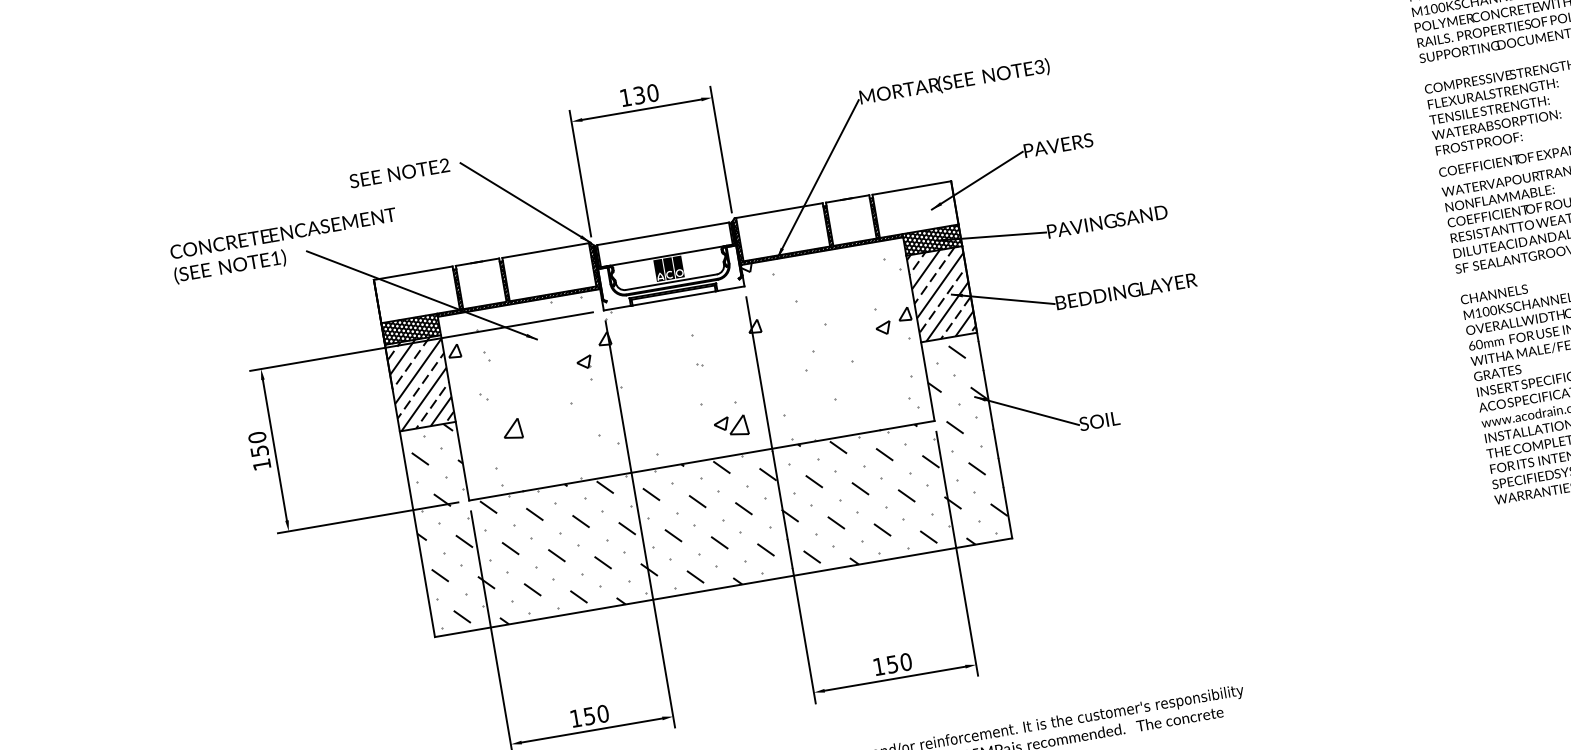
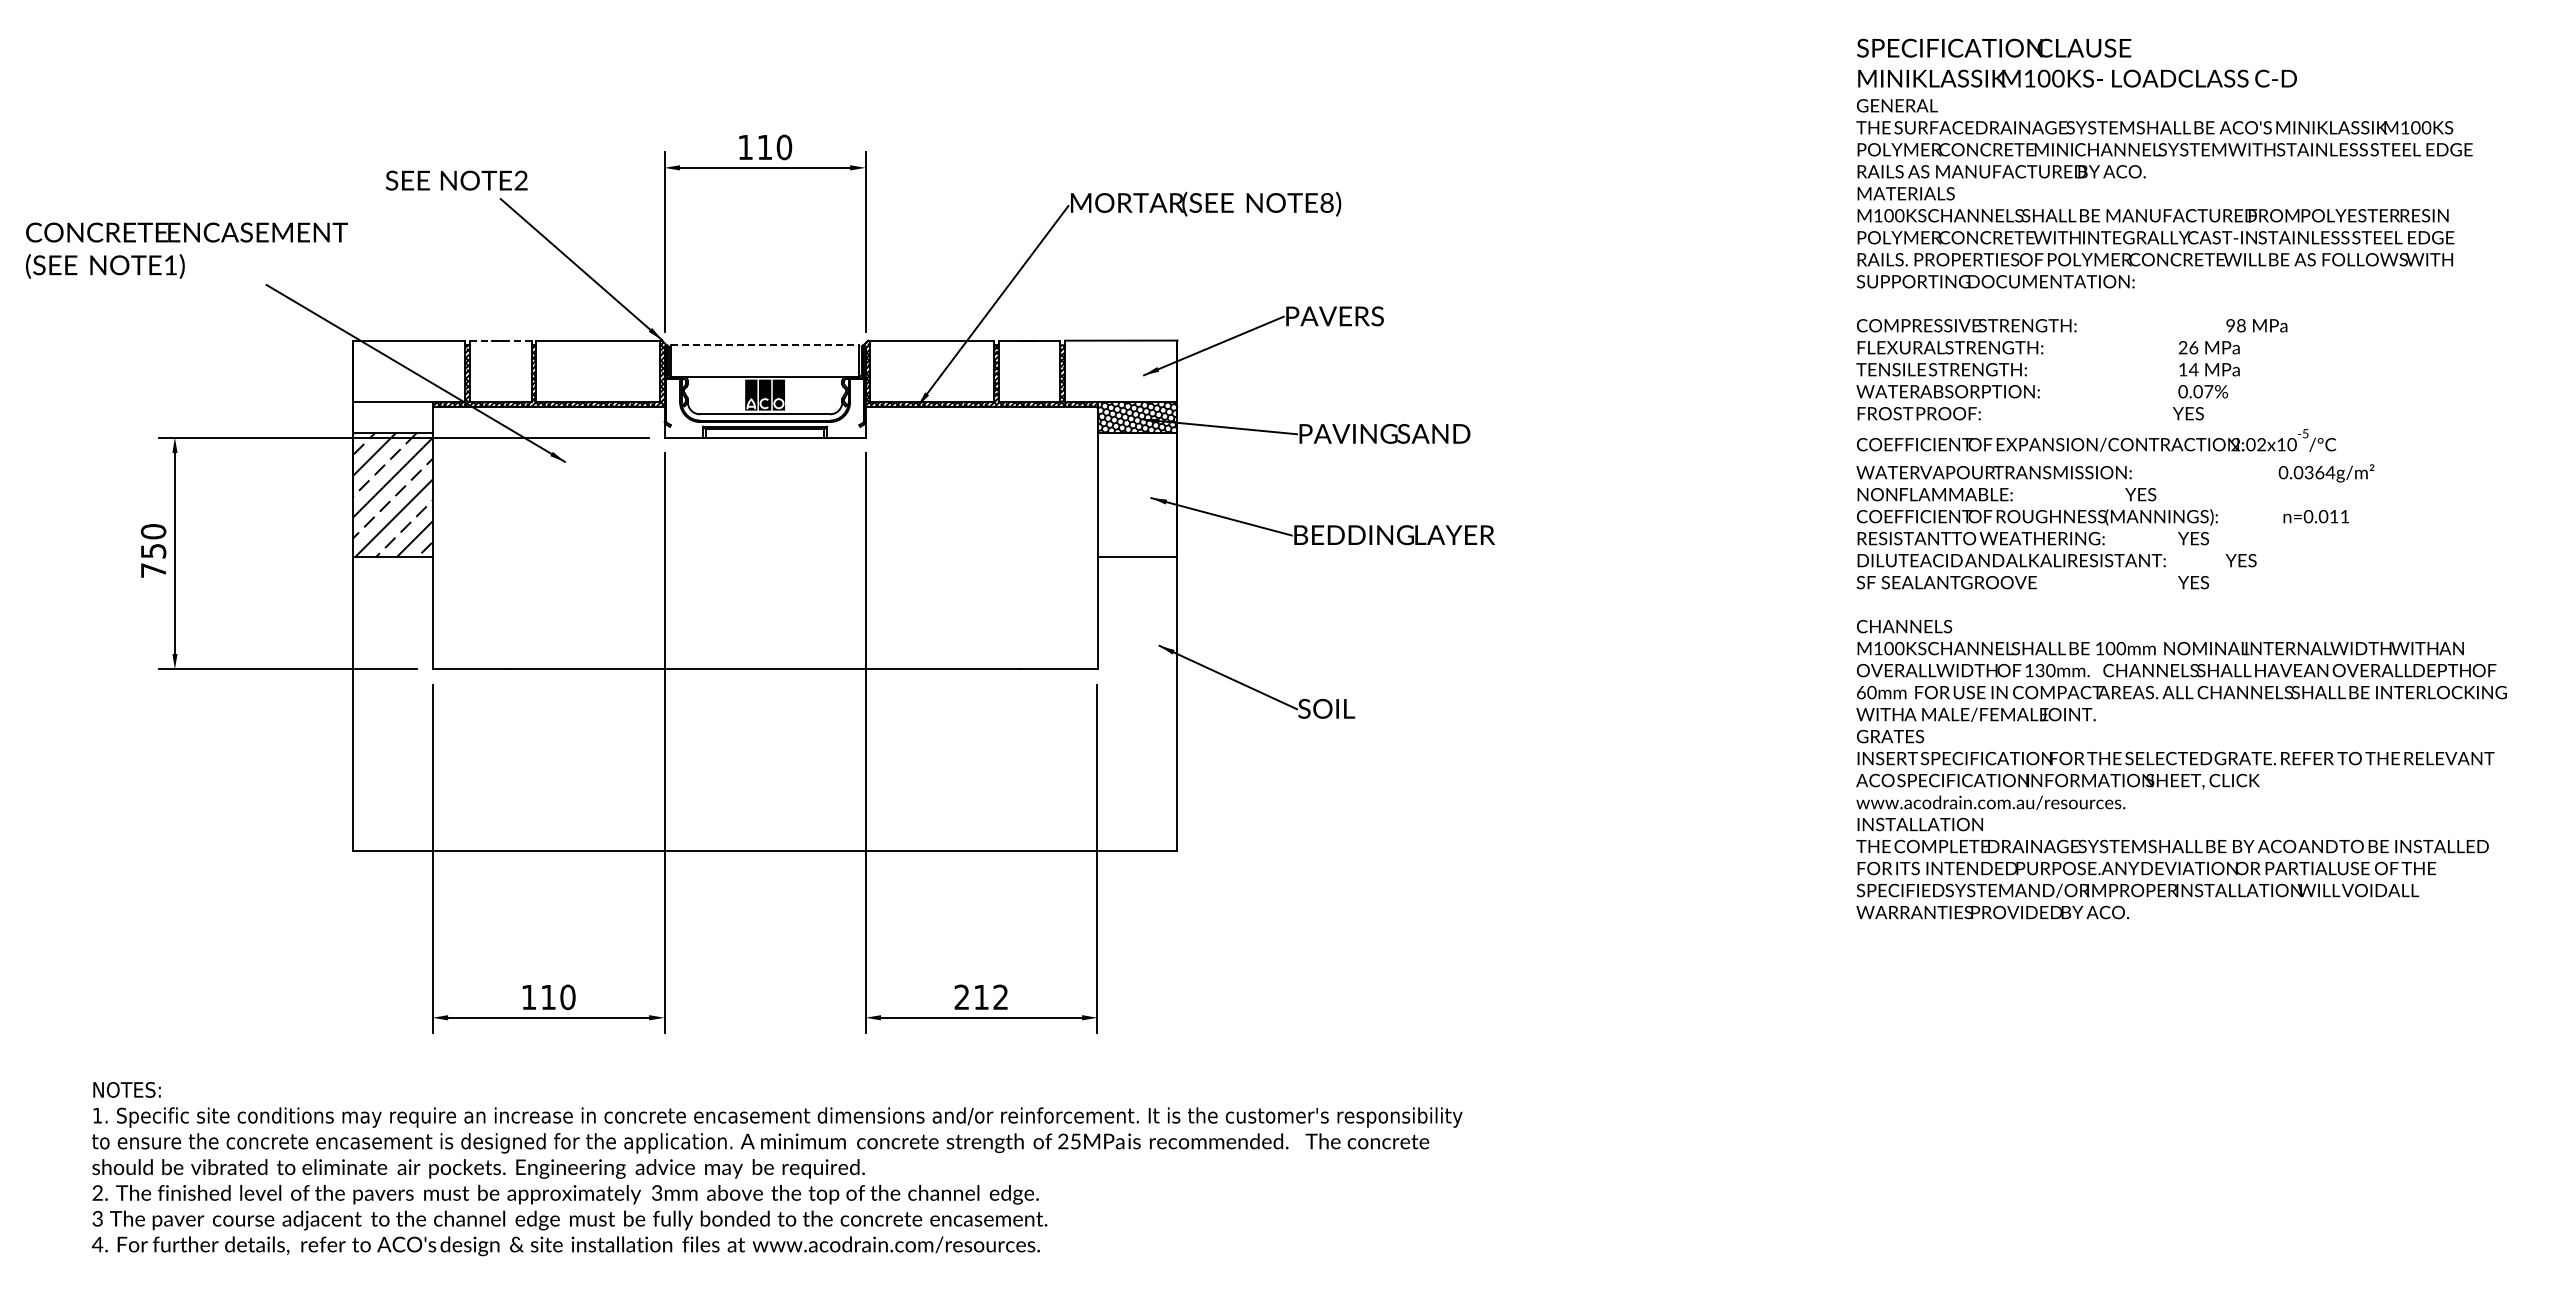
text: (1038, 66) -> (1326, 202), 3) -> 8)
text: (639, 95) -> (764, 147), 130 -> 110
text: (399, 173) -> (456, 180), moved
line: (663, 234) -> (765, 345), solid -> dashed
text: (285, 246) -> (186, 250), moved
line: (477, 262) -> (500, 340), solid -> dashed
hatch: (941, 294) -> (1137, 495), removed
hatch: (410, 329) -> (392, 417), removed
hatch: (684, 367) -> (763, 536), removed
text: (261, 464) -> (153, 570), 150 -> 750
hatch: (705, 484) -> (764, 703), removed
text: (892, 664) -> (981, 997), 150 -> 212
text: (589, 716) -> (548, 997), 150 -> 110

